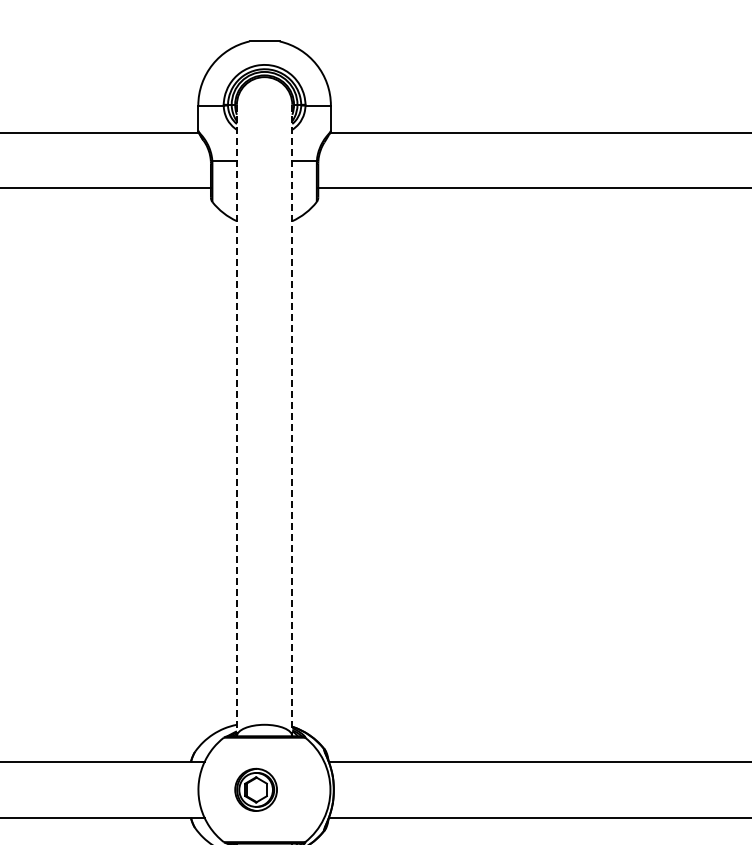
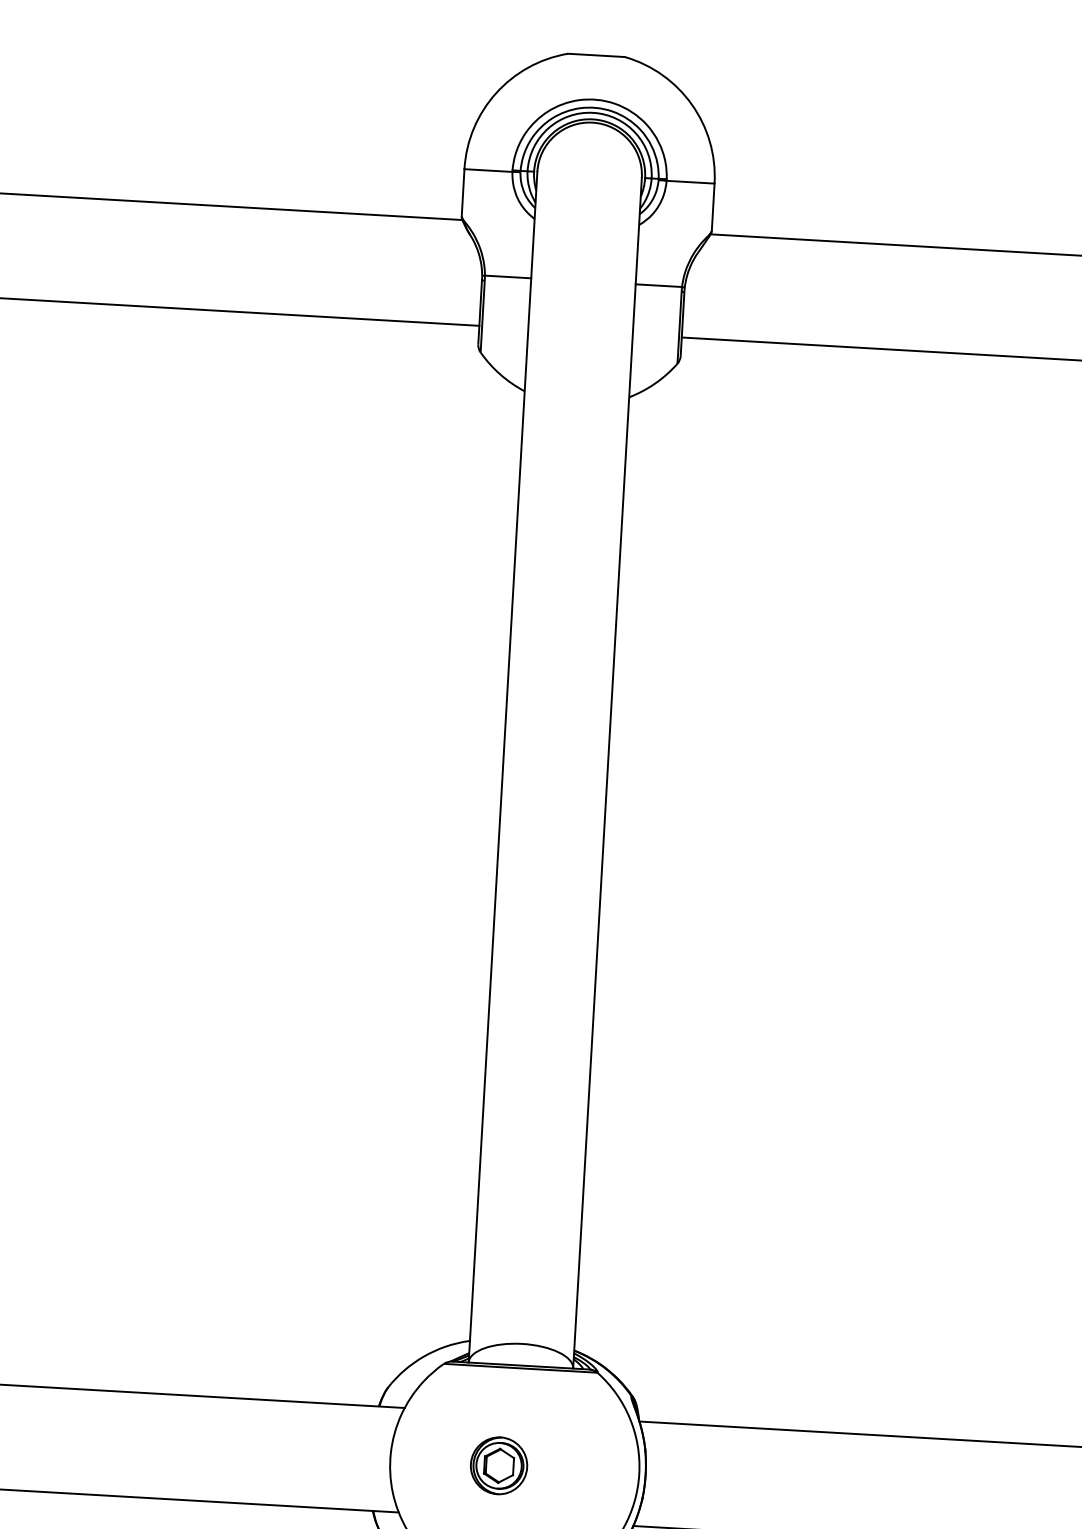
line: (236, 420) -> (502, 767), dashed -> solid
line: (292, 420) -> (607, 773), dashed -> solid
part: (255, 789) -> (497, 1464), size x0.71

